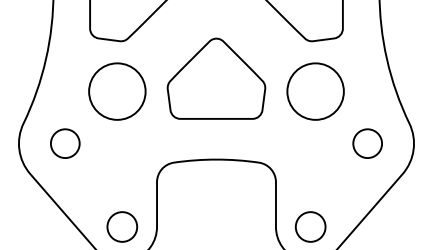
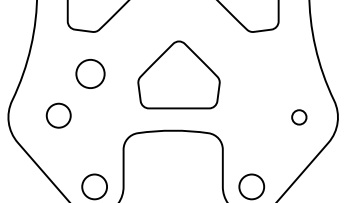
part: (216, 78) -> (179, 74), moved
circle: (117, 91) -> (90, 73), size x0.6
circle: (315, 91) -> (255, 73), removed
circle: (65, 143) -> (58, 115), moved
circle: (367, 143) -> (299, 117), size x0.6

